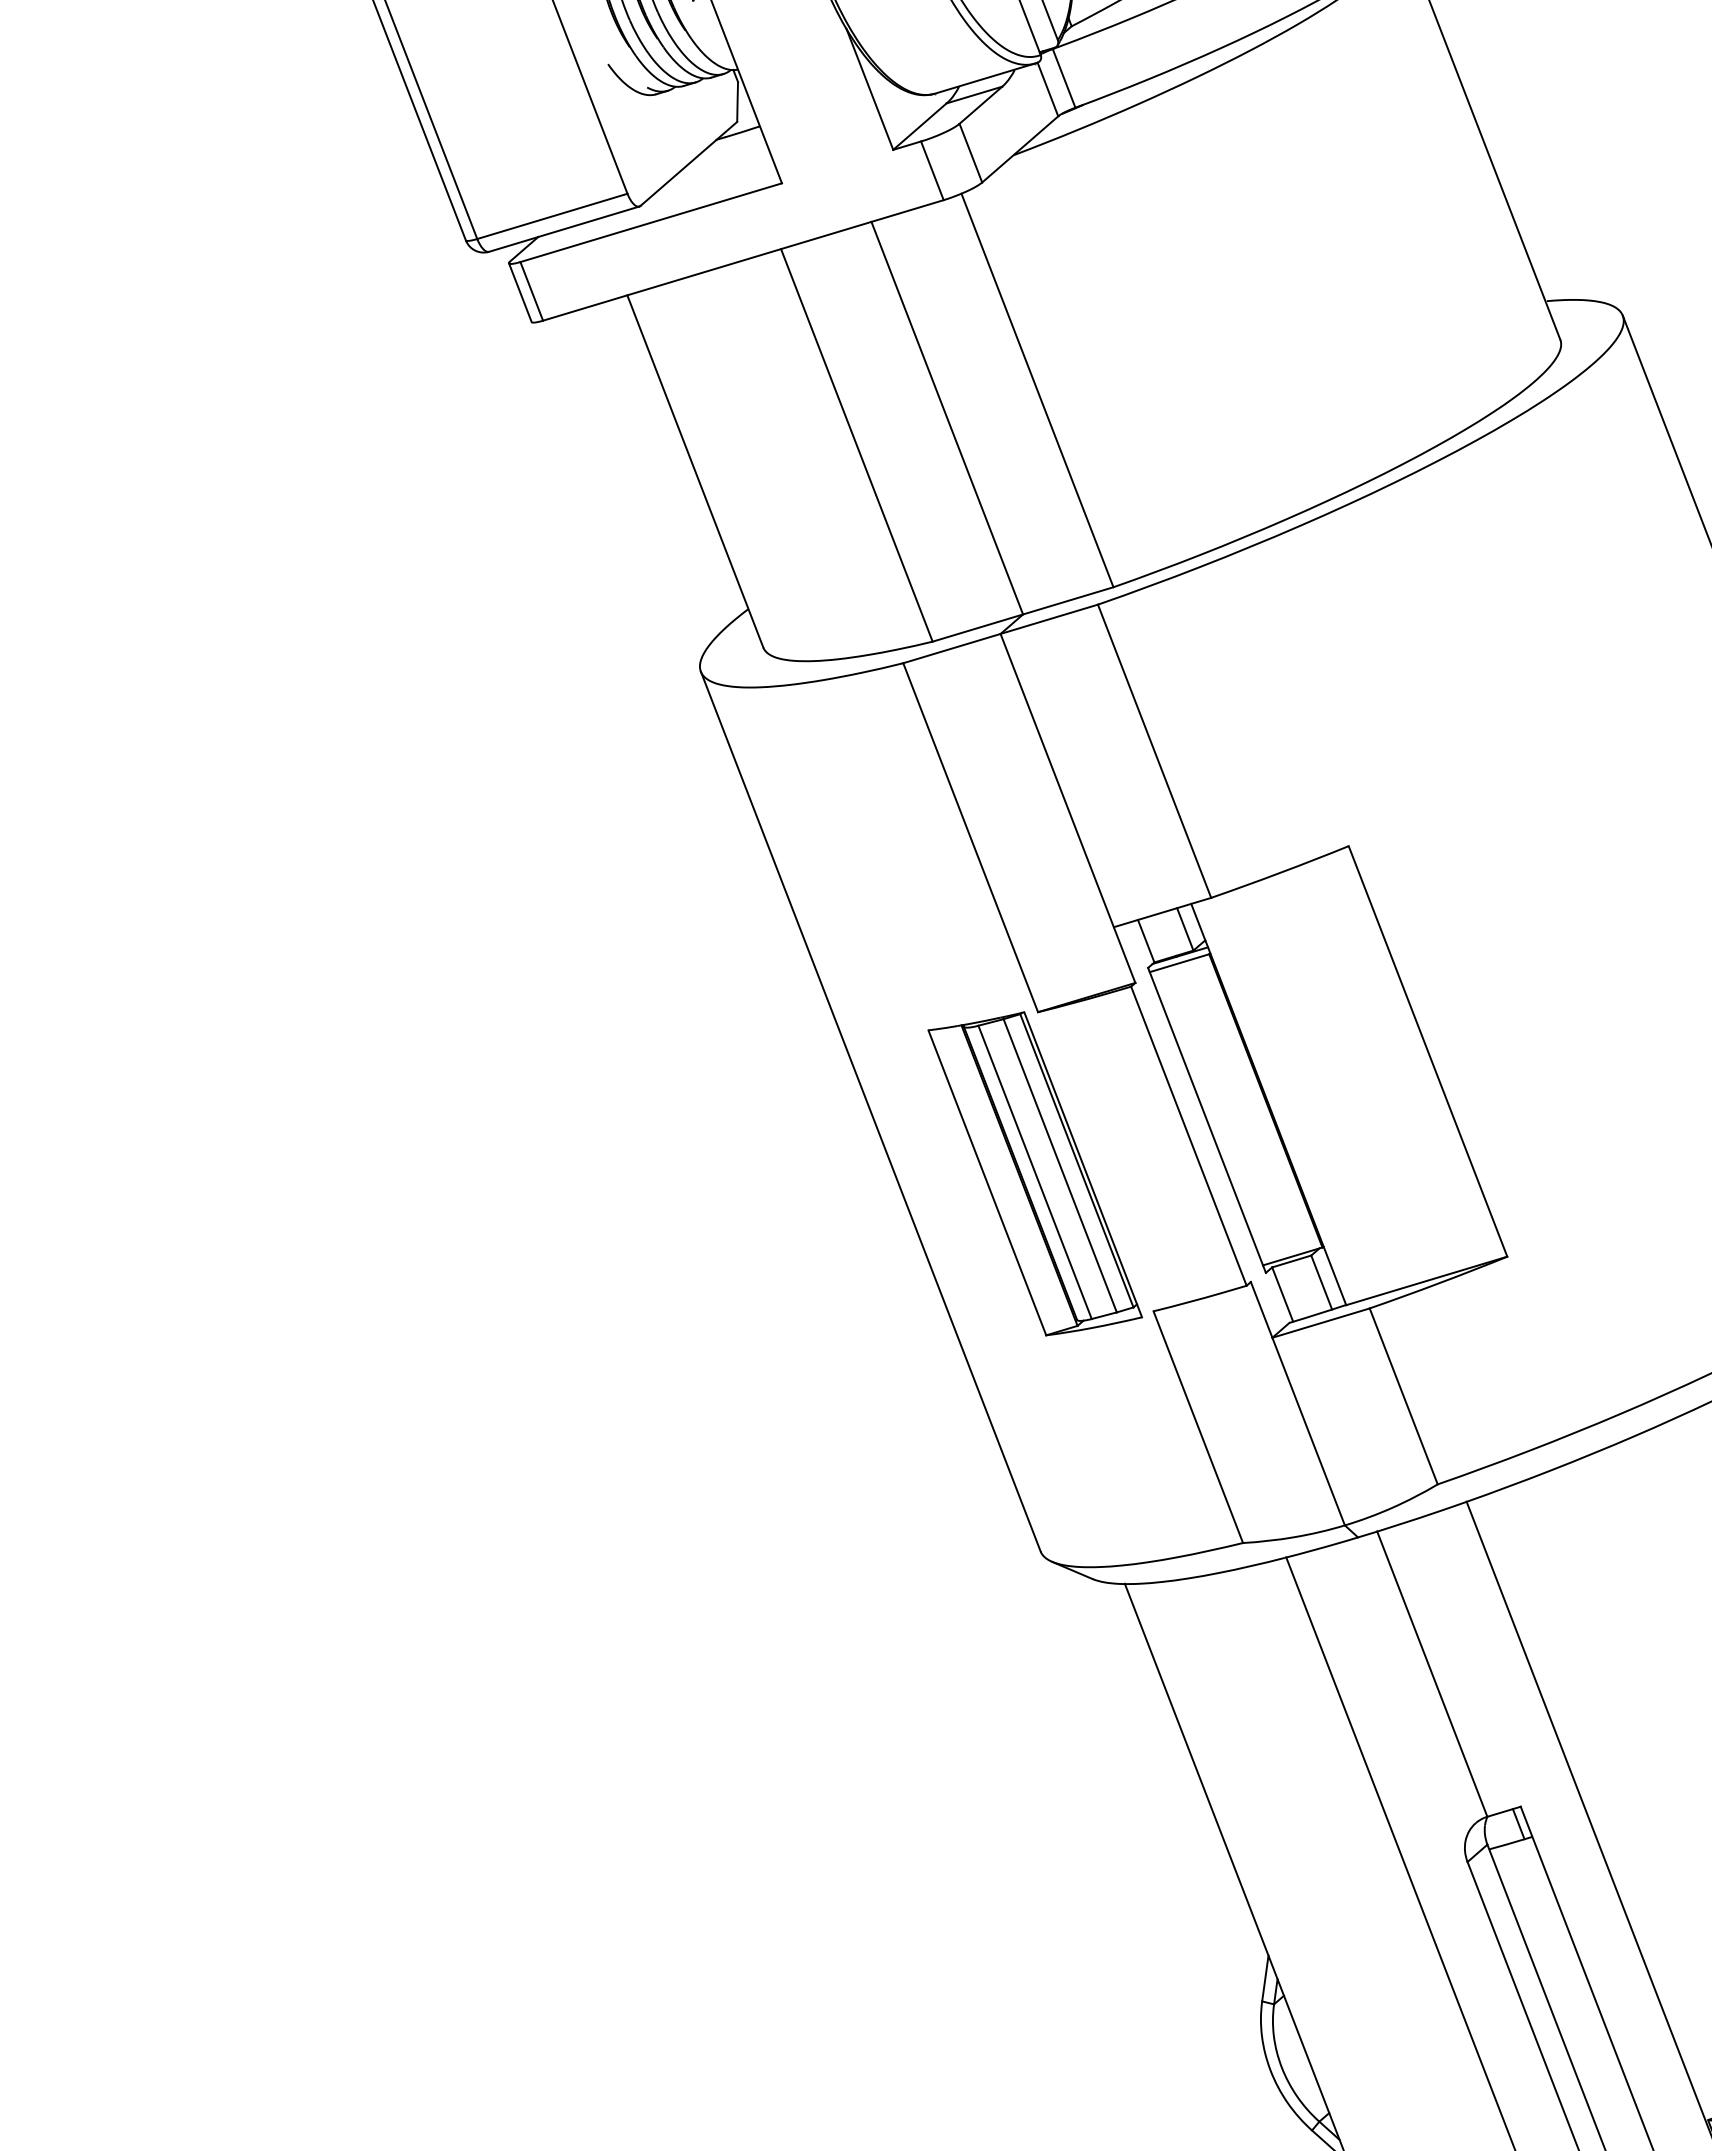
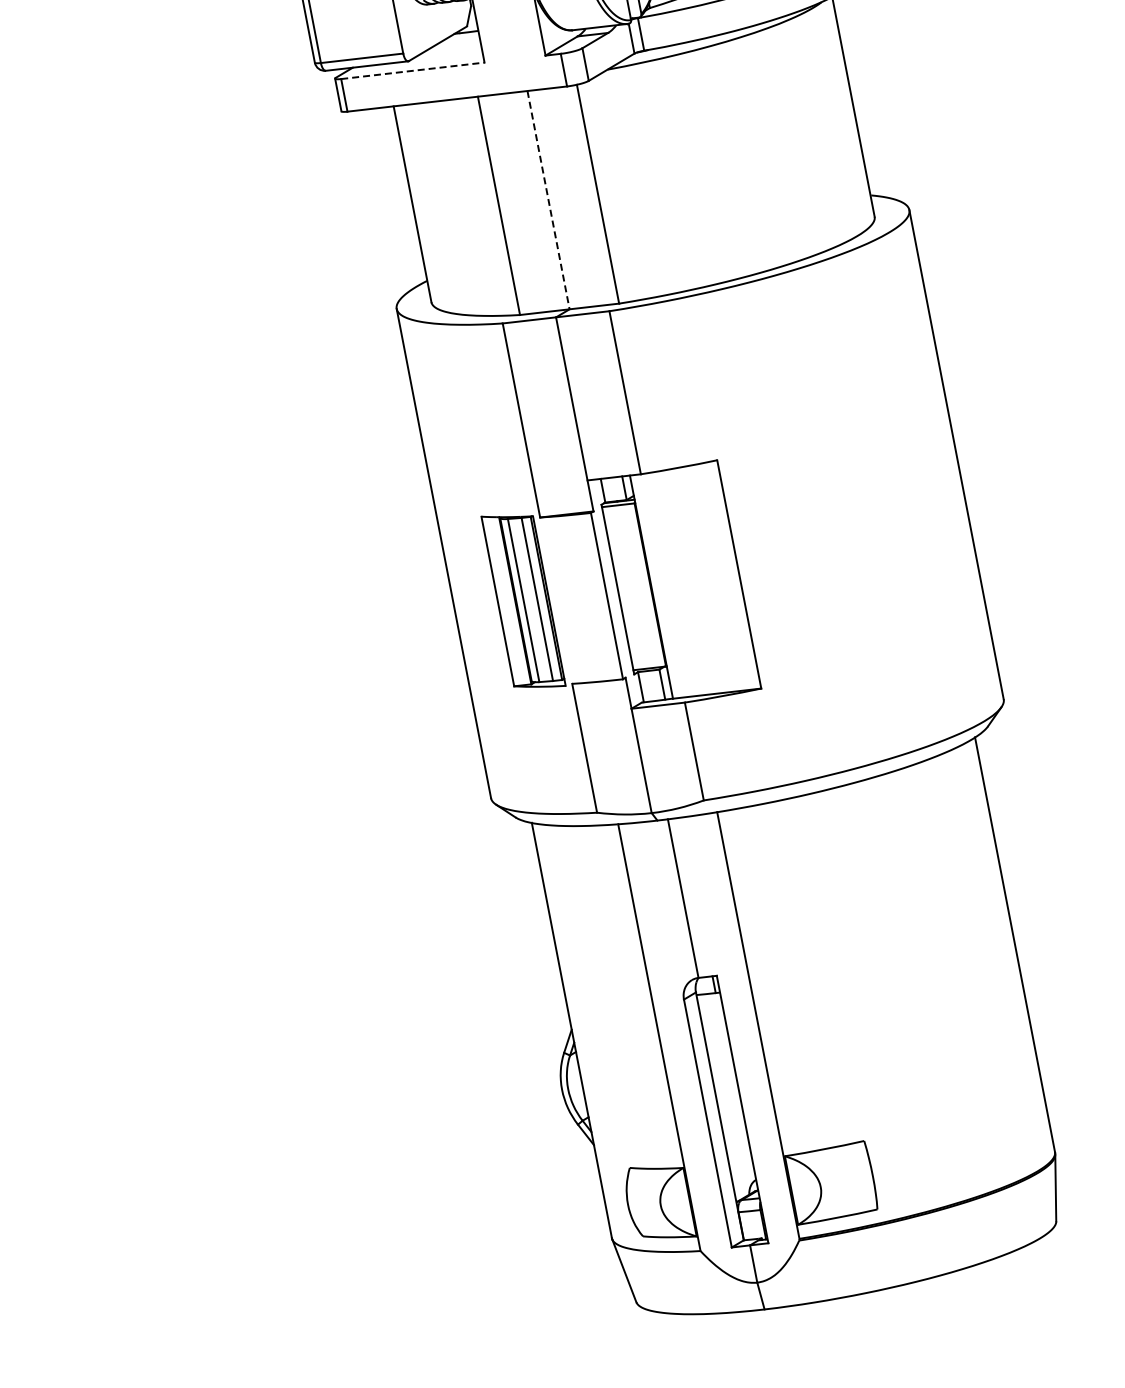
line: (652, 221) -> (413, 70), solid -> dashed
line: (947, 418) -> (548, 200), solid -> dashed

